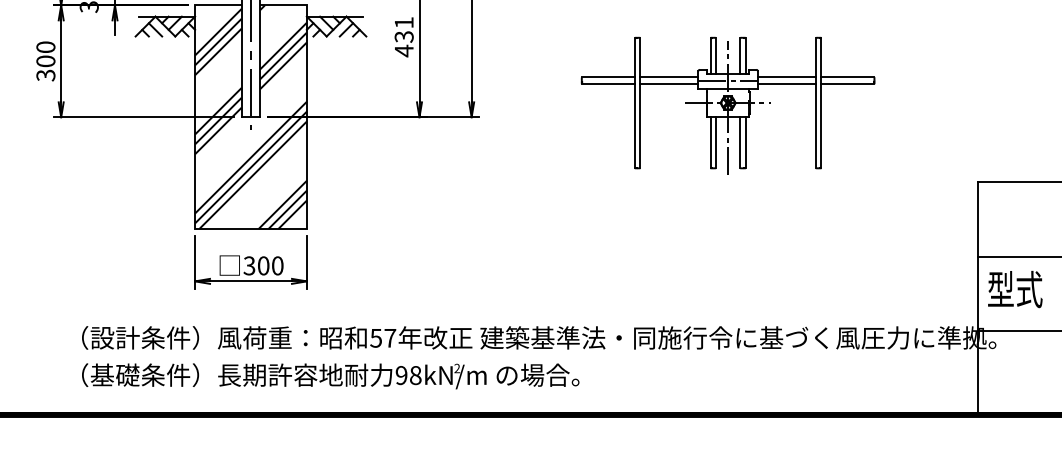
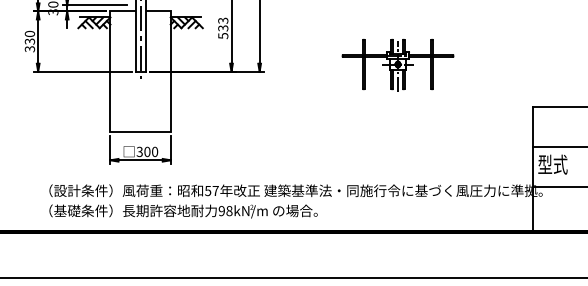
text: (404, 37) -> (223, 28), 431 -> 533
text: (45, 61) -> (29, 41), 300 -> 330
part: (727, 105) -> (397, 65), size x0.7
hatch: (250, 116) -> (140, 71), removed

